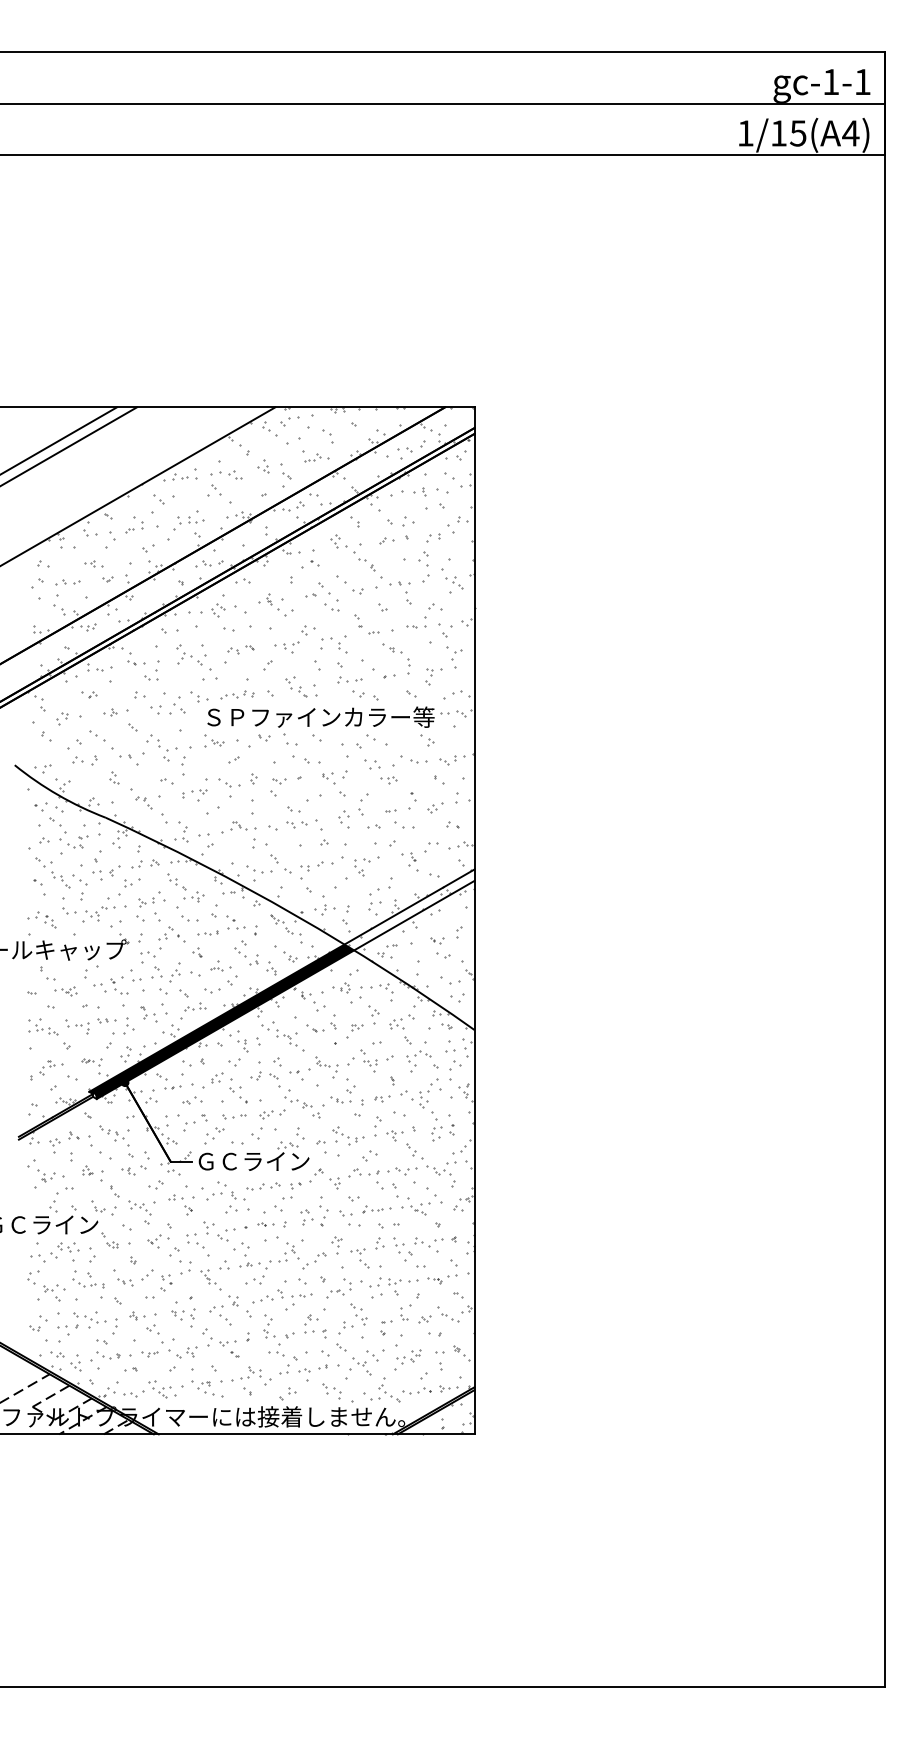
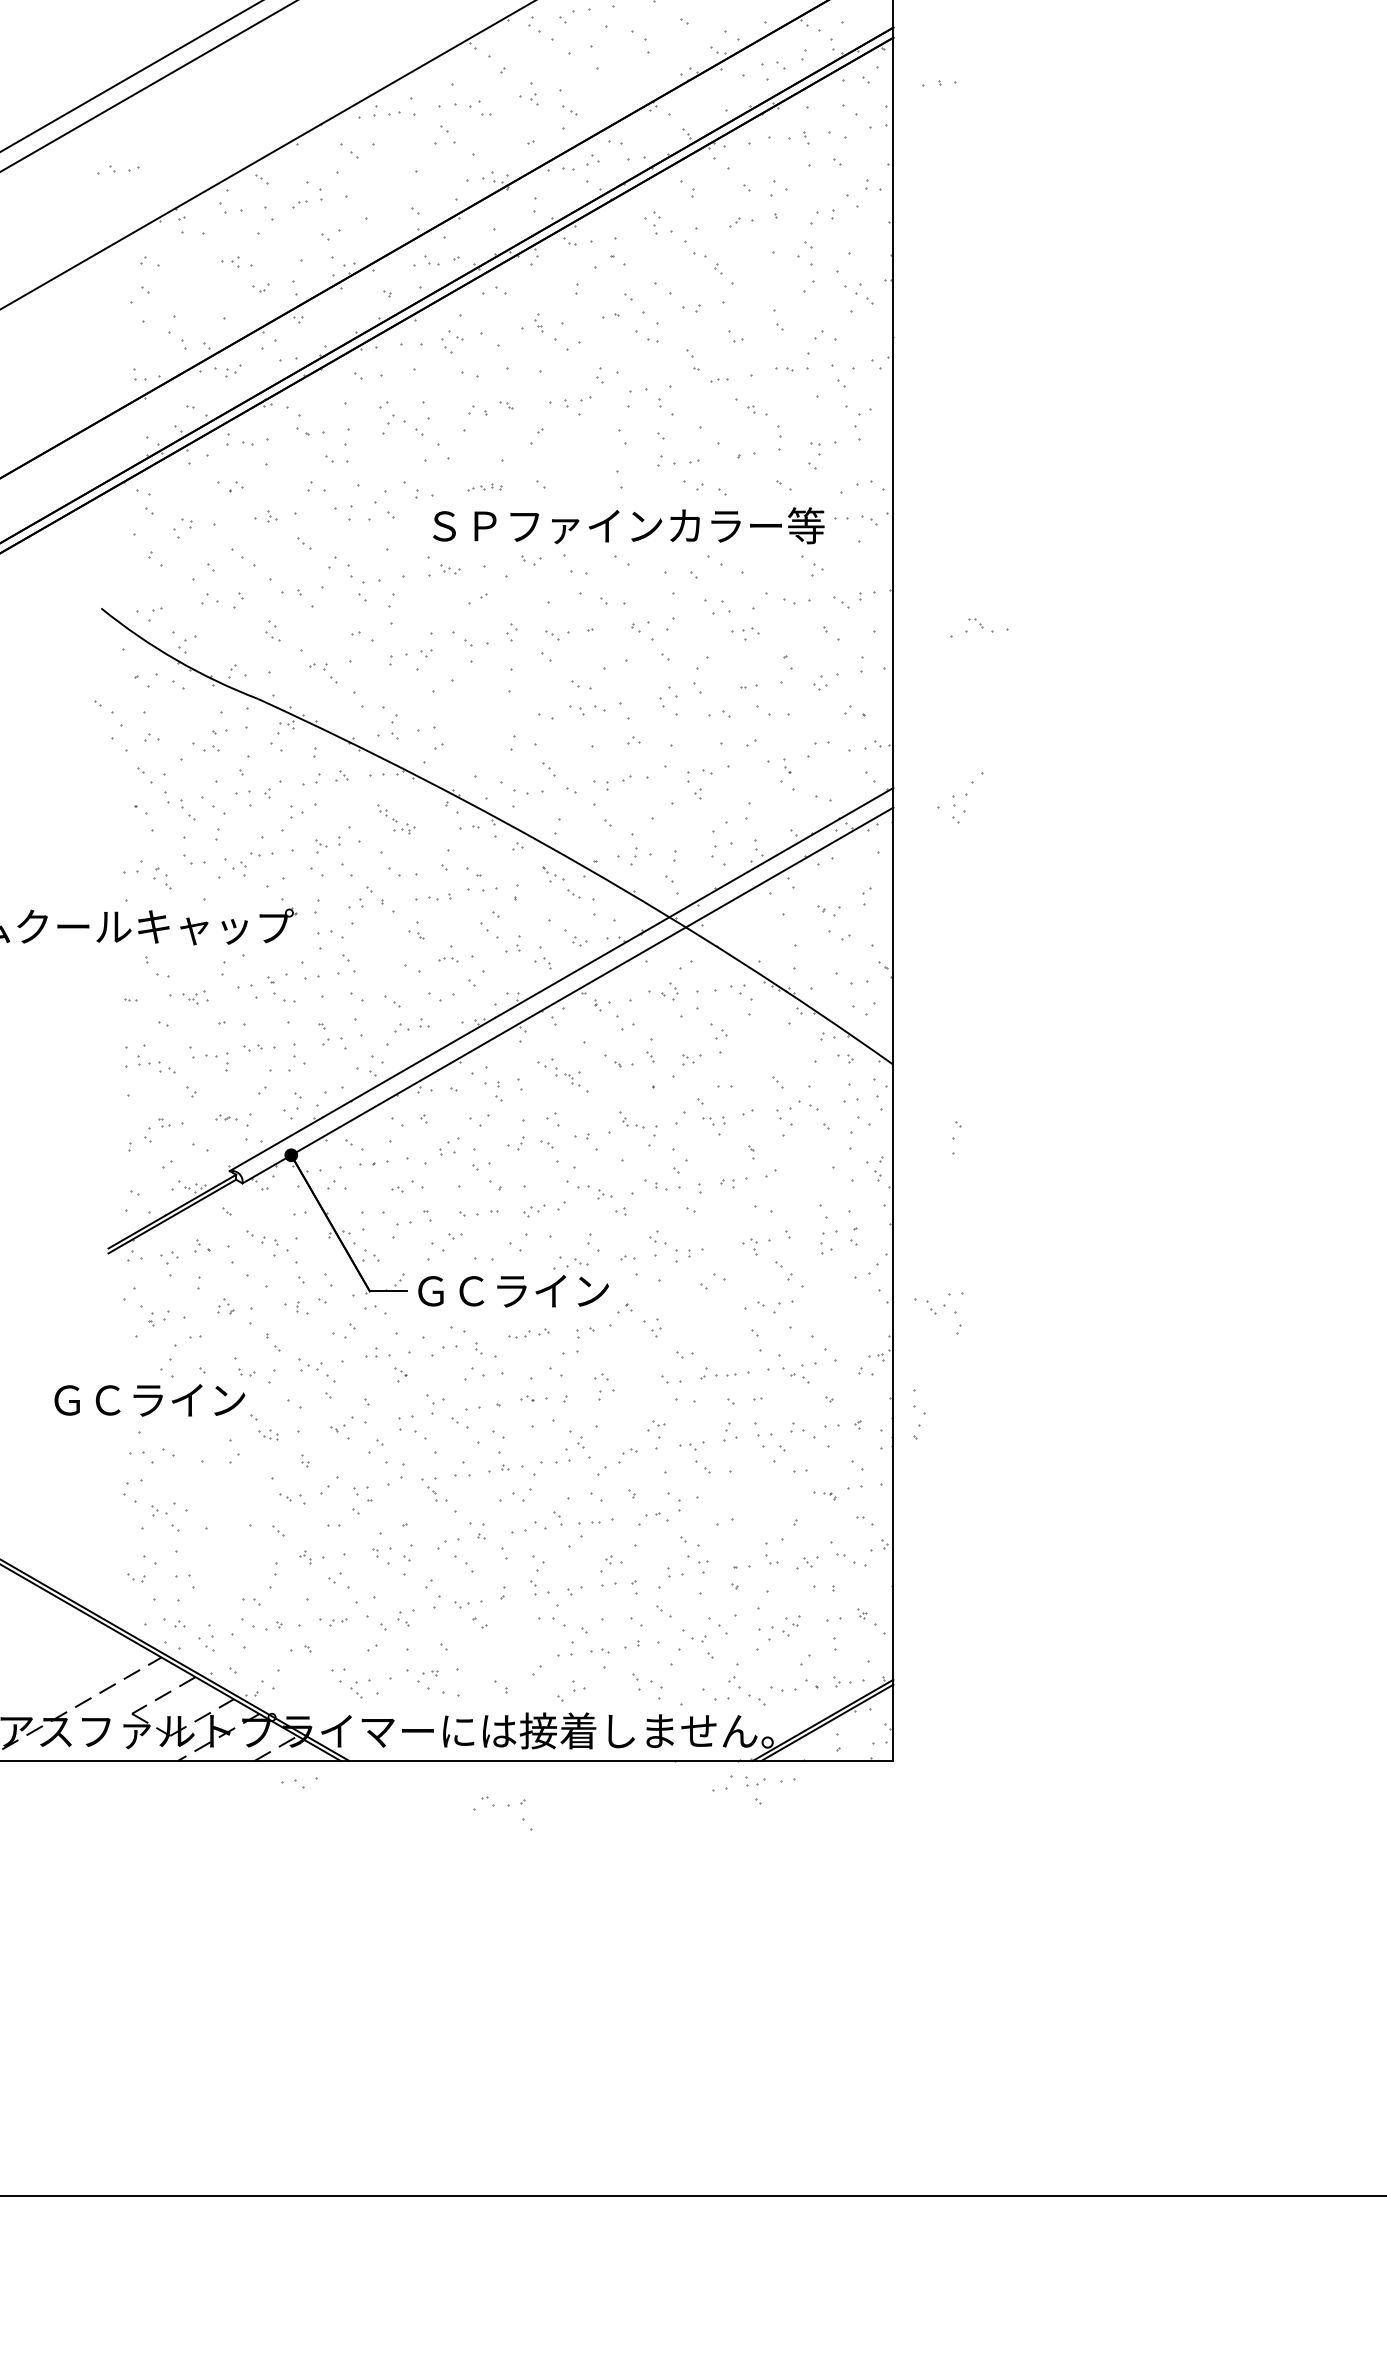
part: (316, 457) -> (621, 78), removed
part: (188, 523) -> (400, 192), removed
part: (67, 582) -> (118, 169), moved
part: (399, 583) -> (939, 83), moved
part: (296, 686) -> (586, 472), removed
part: (237, 694) -> (484, 486), size x0.6
part: (238, 827) -> (979, 627), moved
part: (57, 828) -> (107, 719), moved
part: (185, 887) -> (395, 819), size x0.6
part: (387, 951) -> (743, 929), removed
part: (174, 972) -> (376, 965), removed
fill: (221, 1021) -> (457, 1049), removed
part: (401, 1021) -> (767, 1049), removed
part: (282, 1036) -> (562, 1075), size x0.7
part: (424, 1093) -> (960, 798), moved
part: (377, 1126) -> (956, 1137), moved
part: (441, 1174) -> (939, 1313), moved
part: (365, 1178) -> (502, 1812), moved
part: (263, 1186) -> (529, 1334), size x0.7
part: (323, 1211) -> (918, 1415), moved
part: (68, 1247) -> (193, 1439), removed
part: (88, 1279) -> (228, 1494), removed
part: (393, 1286) -> (753, 1790), moved
part: (89, 1319) -> (230, 1563), removed
part: (246, 1373) -> (500, 1656), removed
part: (133, 1393) -> (298, 1781), moved

